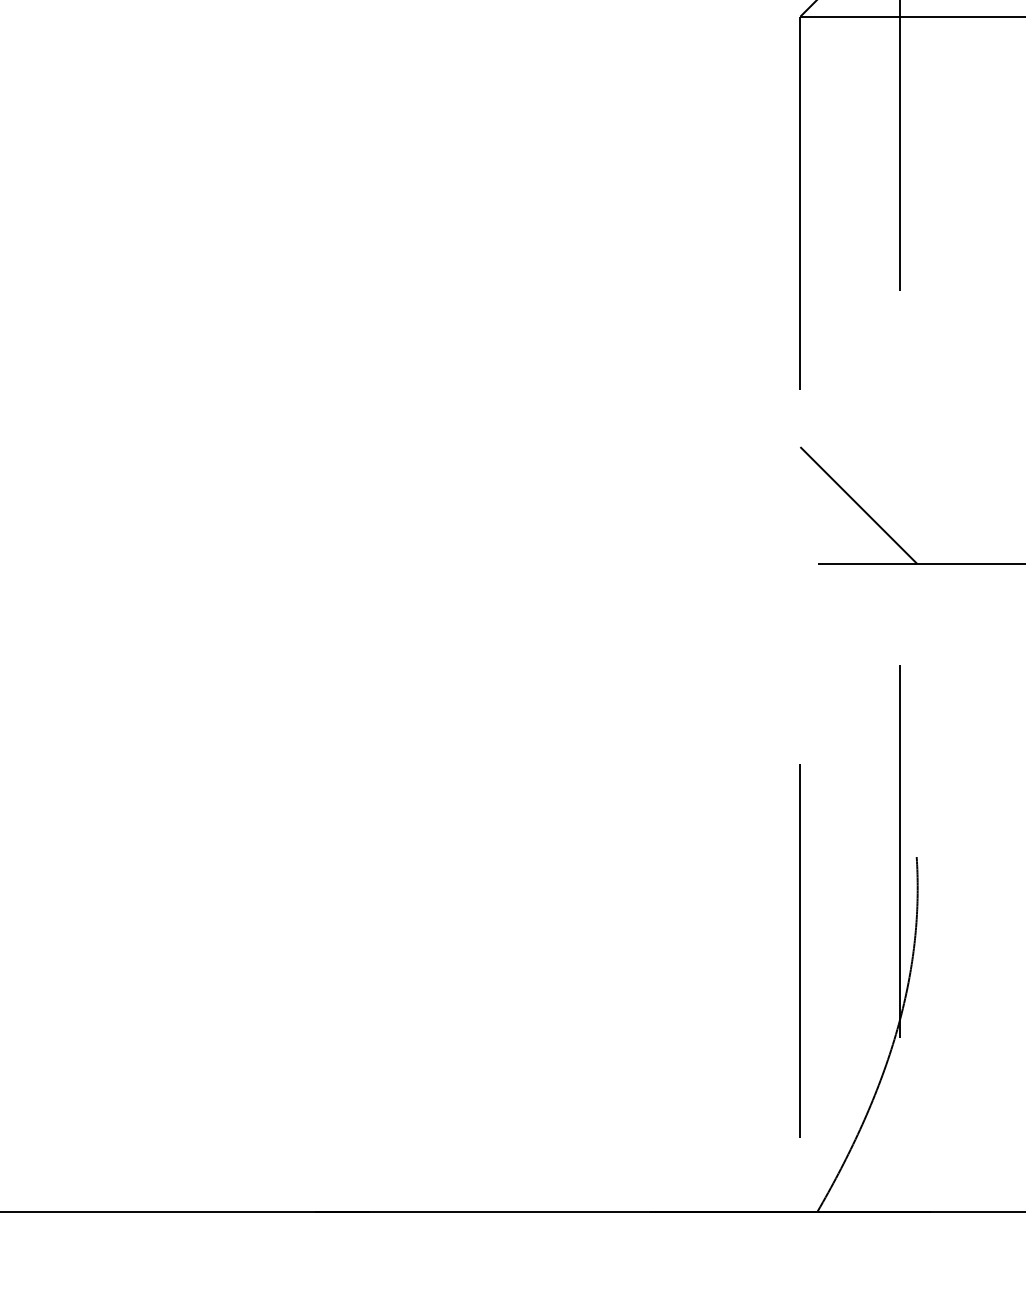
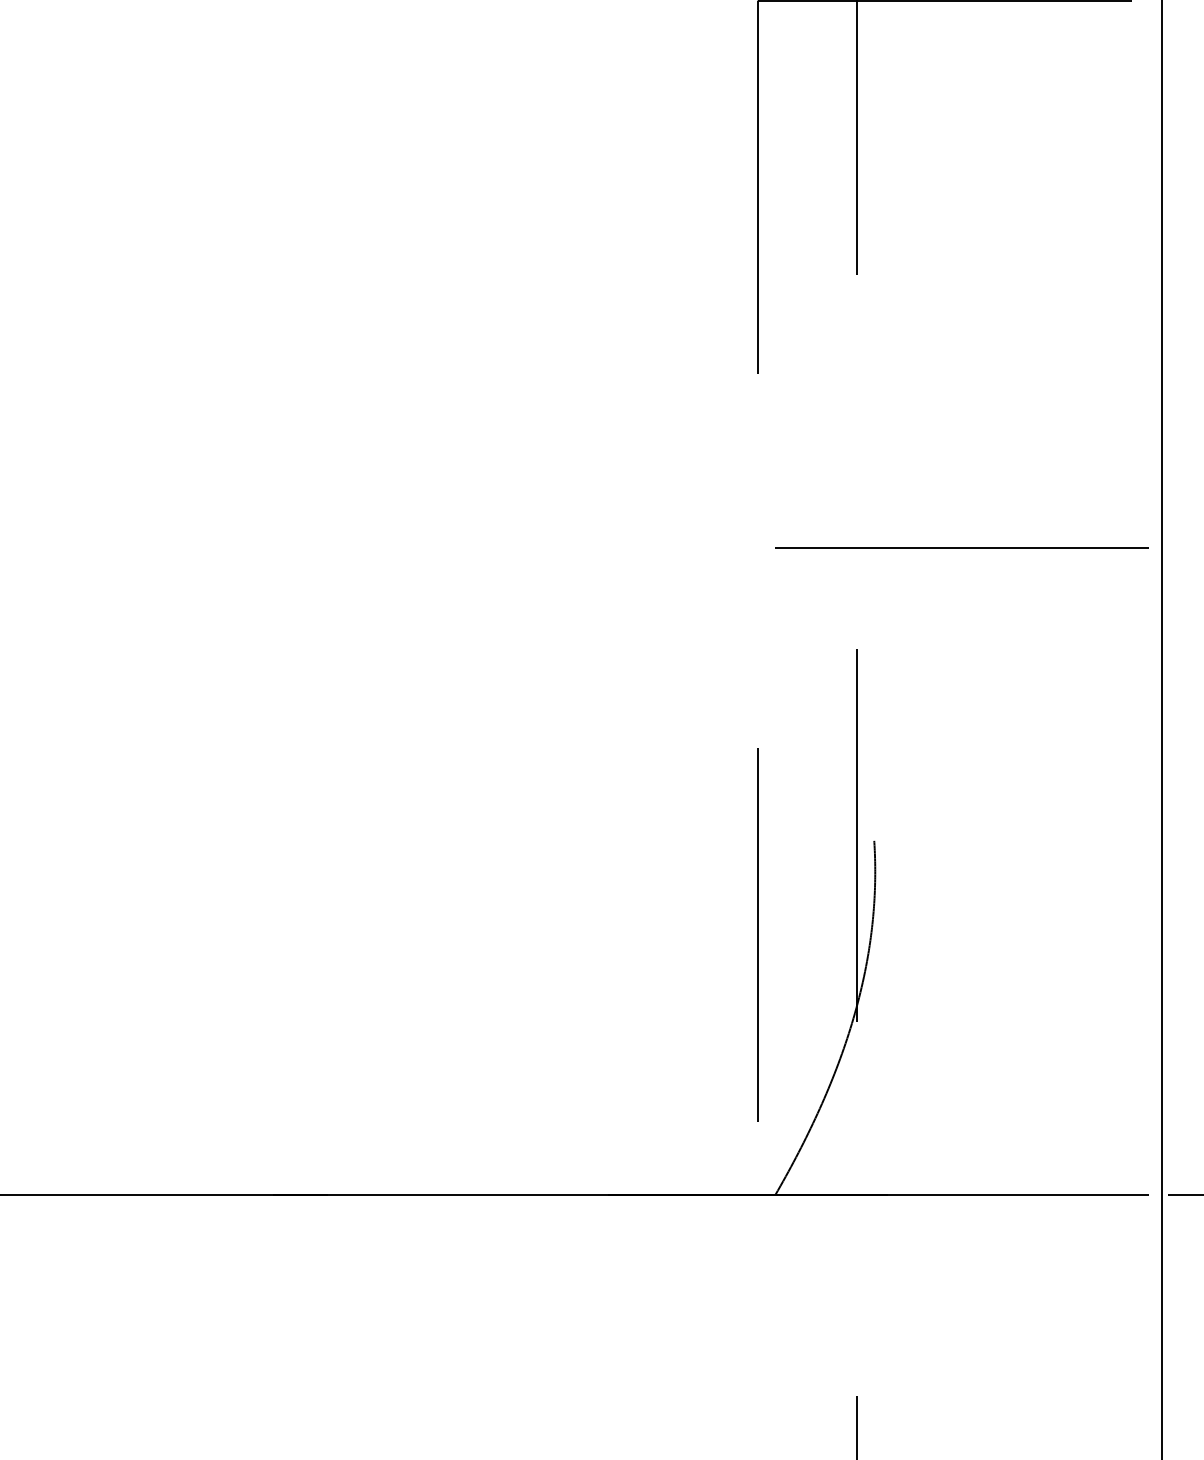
line: (857, 505) -> (815, 489), removed

